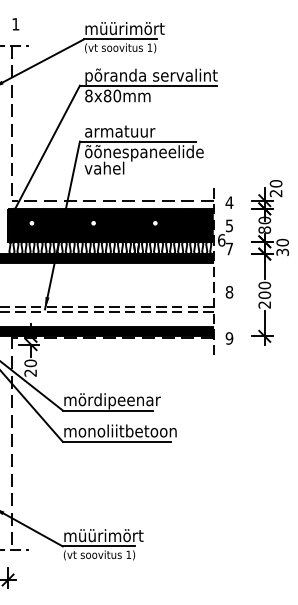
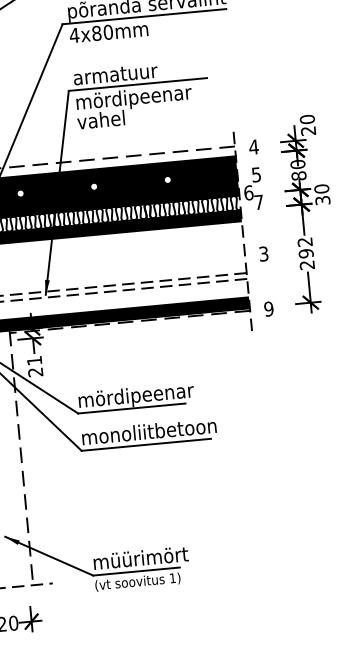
text: (88, 95) -> (73, 34), 8x80mm -> 4x80mm
text: (144, 153) -> (147, 97), õõnespaneelide -> mördipeenar
text: (264, 290) -> (305, 248), 200 -> 292
text: (229, 292) -> (263, 254), 8 -> 3
text: (30, 363) -> (34, 360), 20 -> 21

